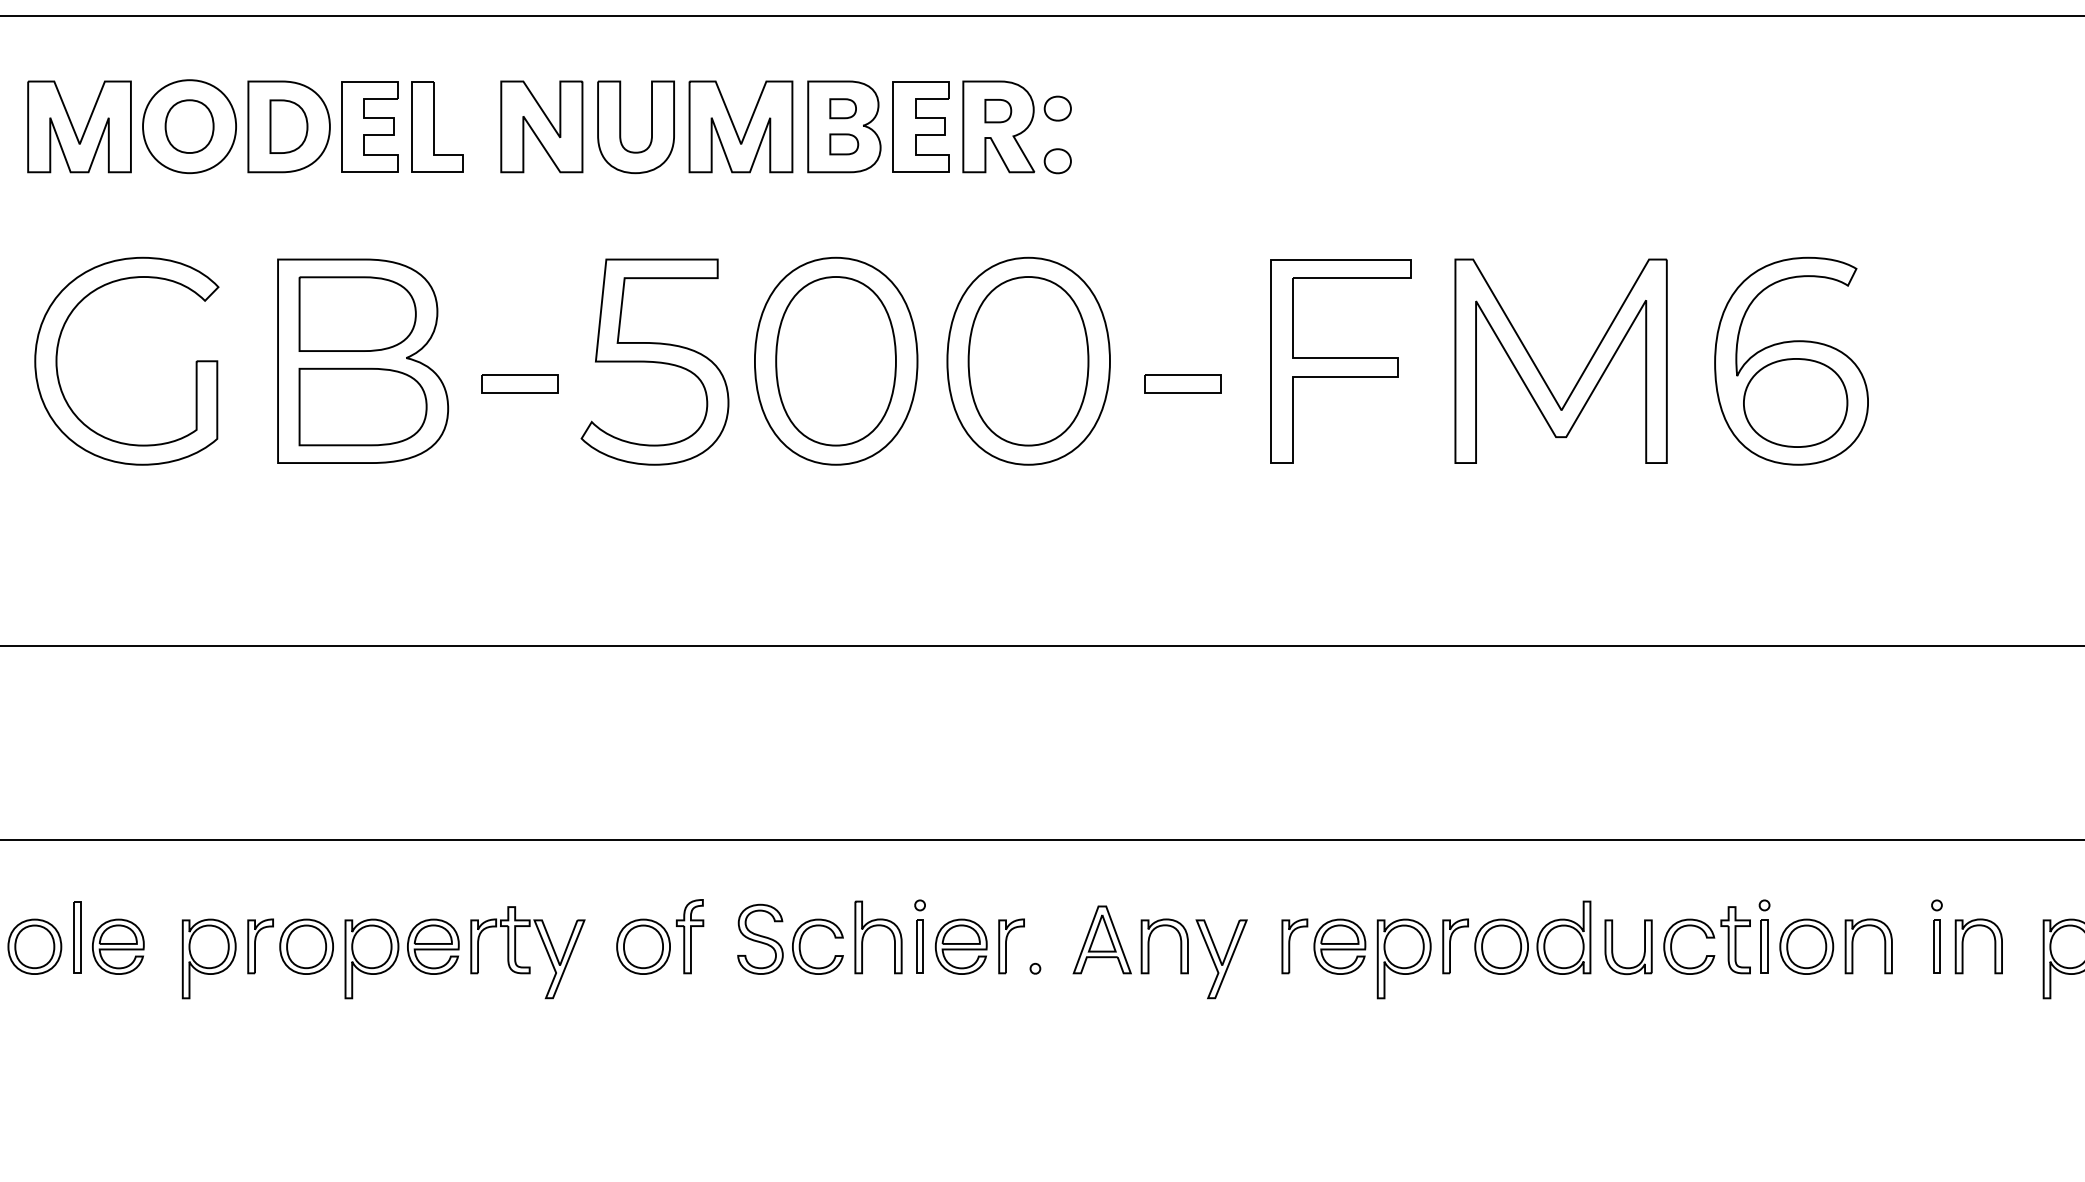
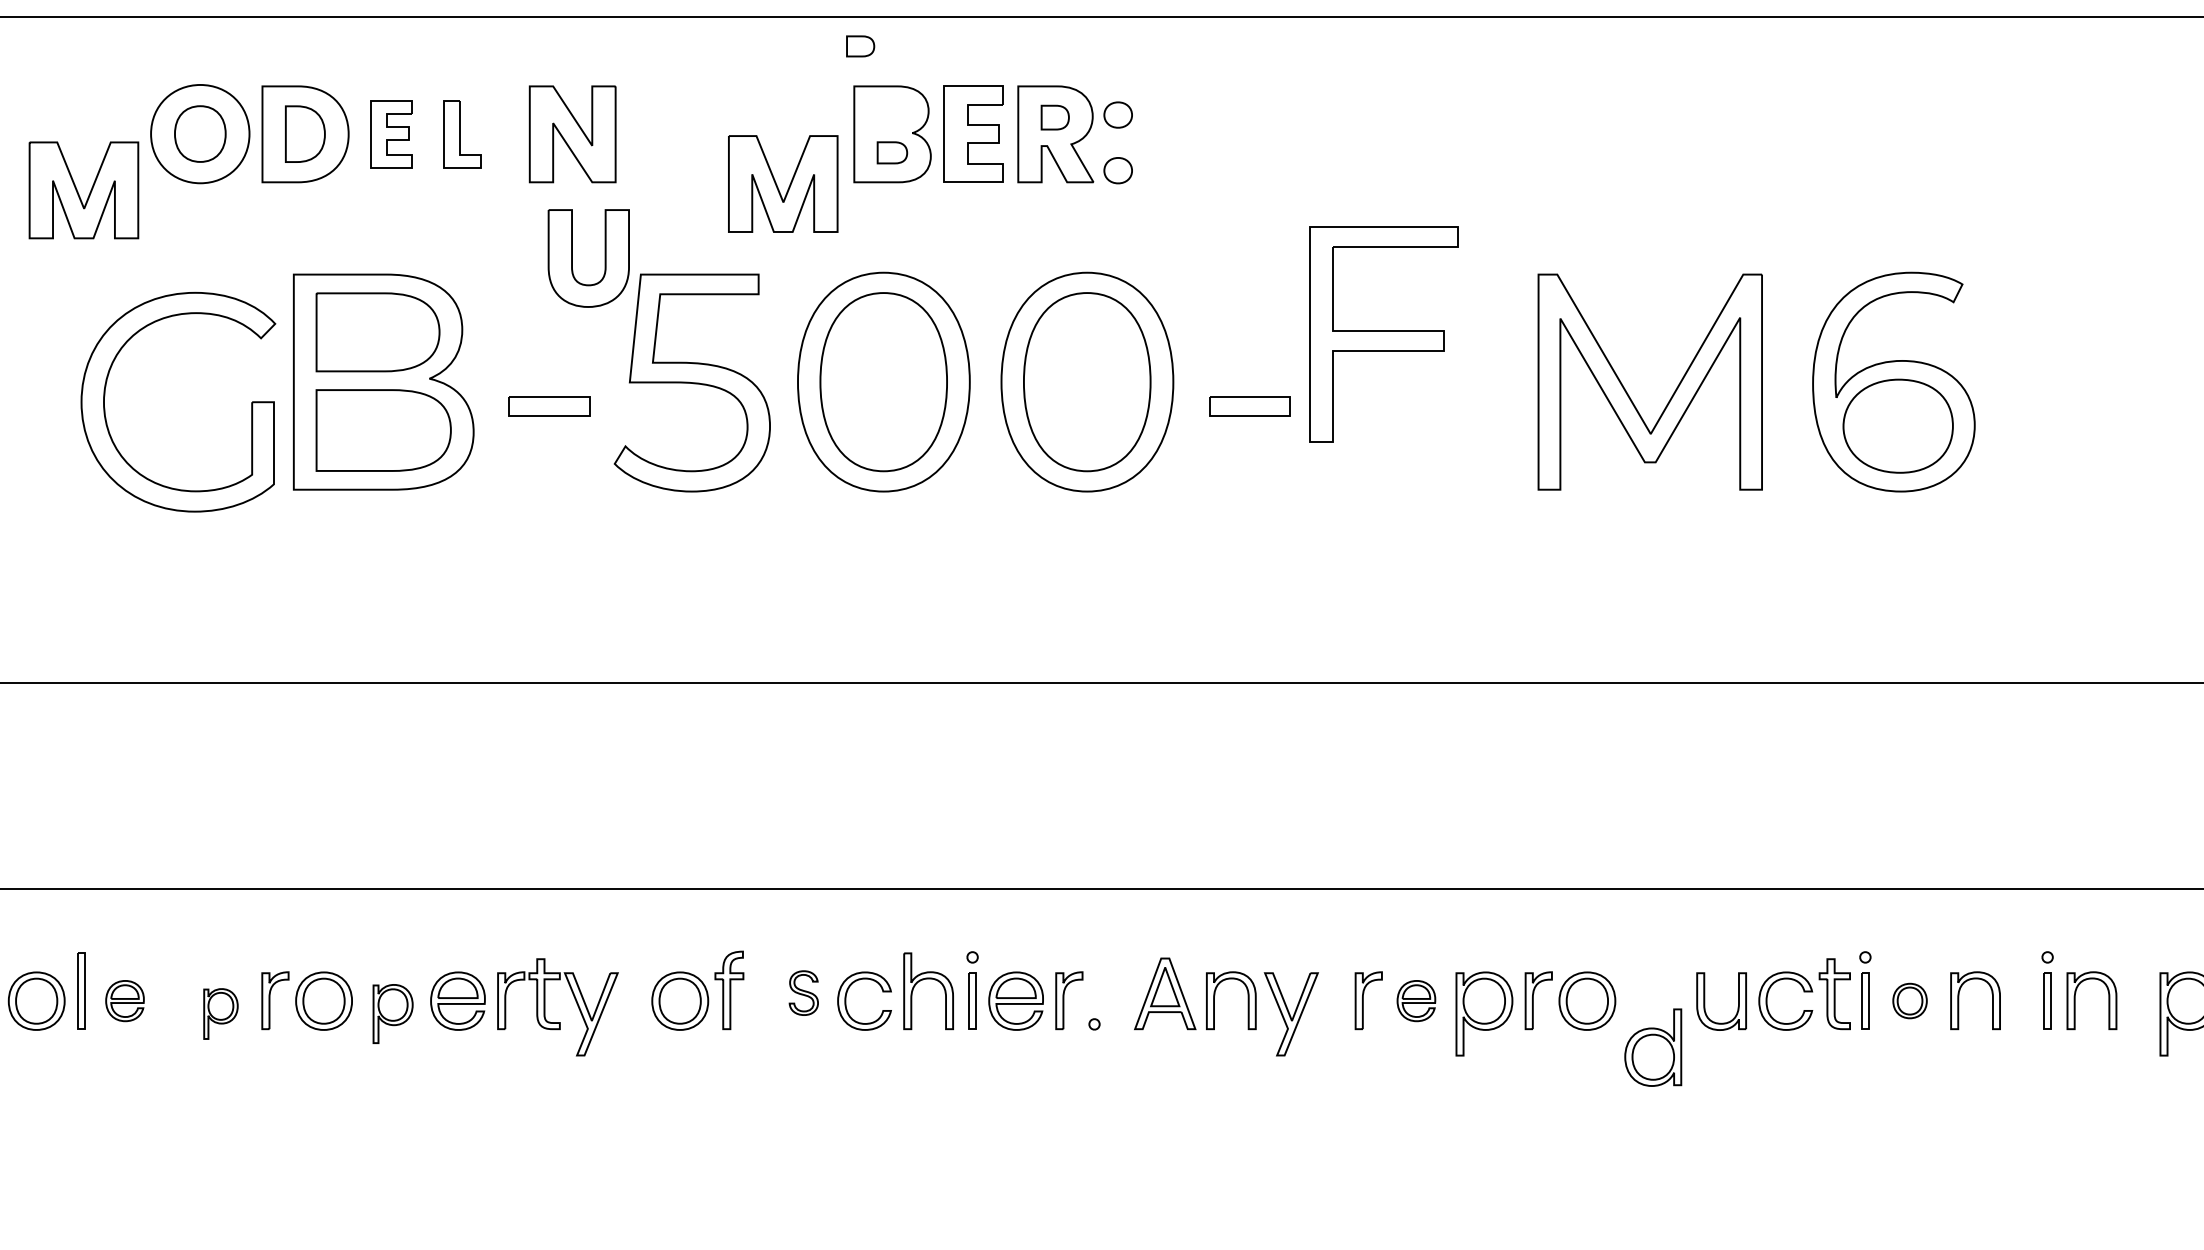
part: (842, 108) -> (859, 46), moved
part: (79, 126) -> (83, 189), moved
part: (369, 126) -> (390, 133), size x0.7
part: (437, 126) -> (462, 133), size x0.7
part: (740, 126) -> (782, 183), moved
part: (621, 127) -> (573, 258), moved
part: (58, 350) -> (106, 390), moved
part: (1340, 361) -> (1383, 334), moved
part: (1563, 937) -> (1652, 1047), moved
part: (760, 938) -> (803, 992), size x0.6
part: (118, 946) -> (125, 1000), size x0.7
part: (1339, 946) -> (1415, 1000), size x0.7
part: (1806, 946) -> (1909, 1000), size x0.6
part: (208, 958) -> (220, 1013), size x0.6
part: (371, 958) -> (392, 1013), size x0.7

